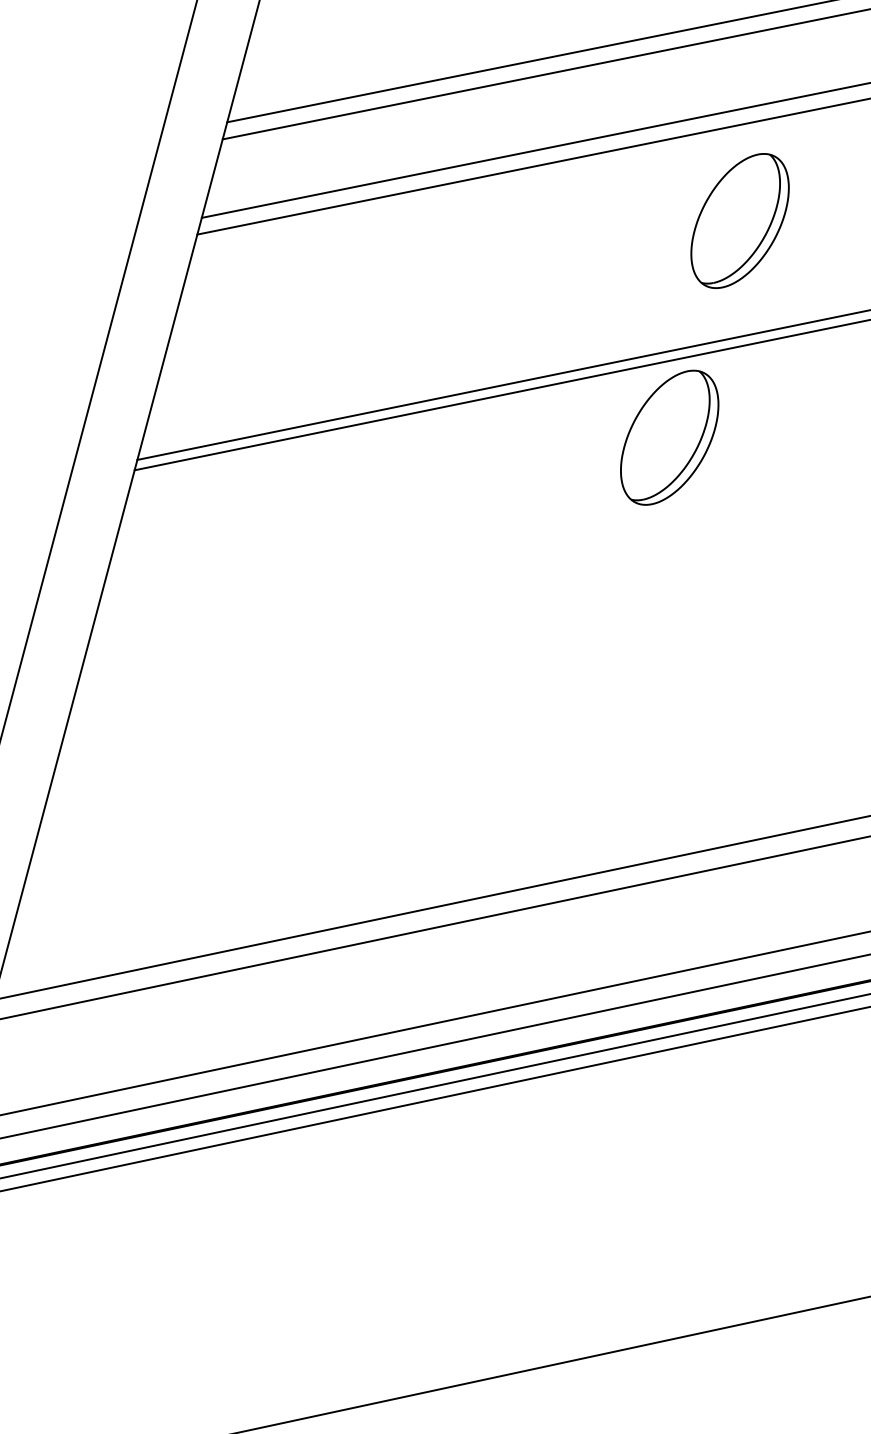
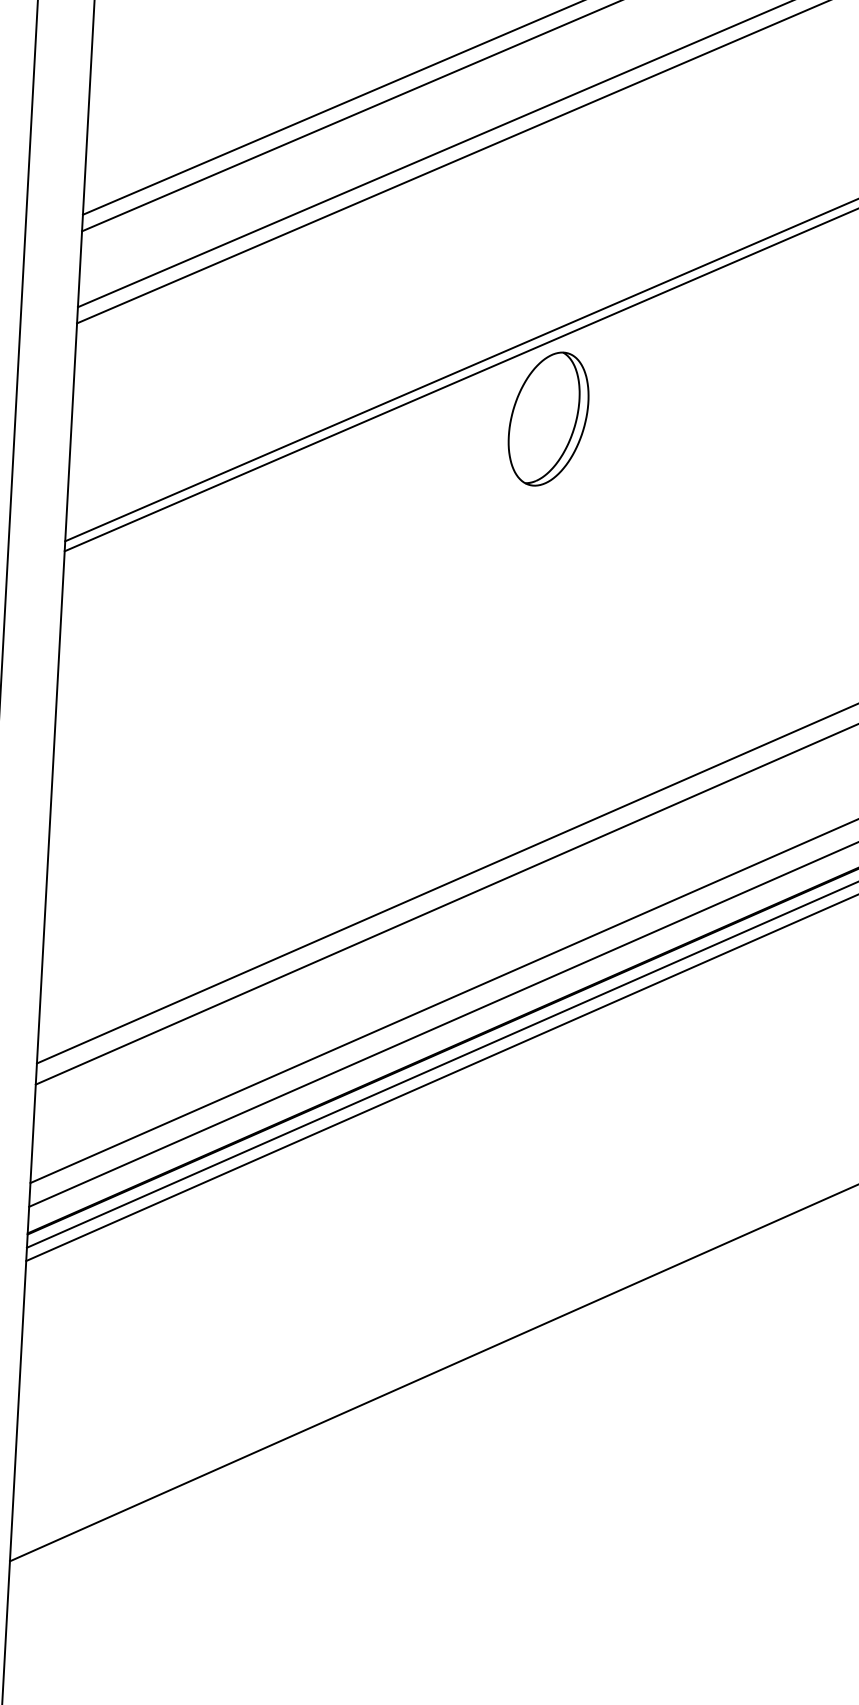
part: (740, 220) -> (571, 206), removed

